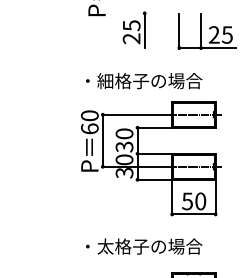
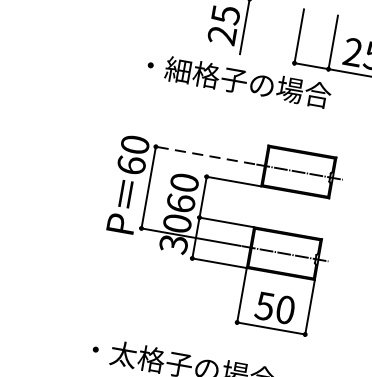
text: (144, 81) -> (239, 81), moved
line: (134, 114) -> (205, 155), solid -> dashed
text: (124, 146) -> (181, 202), 30 -> 60

